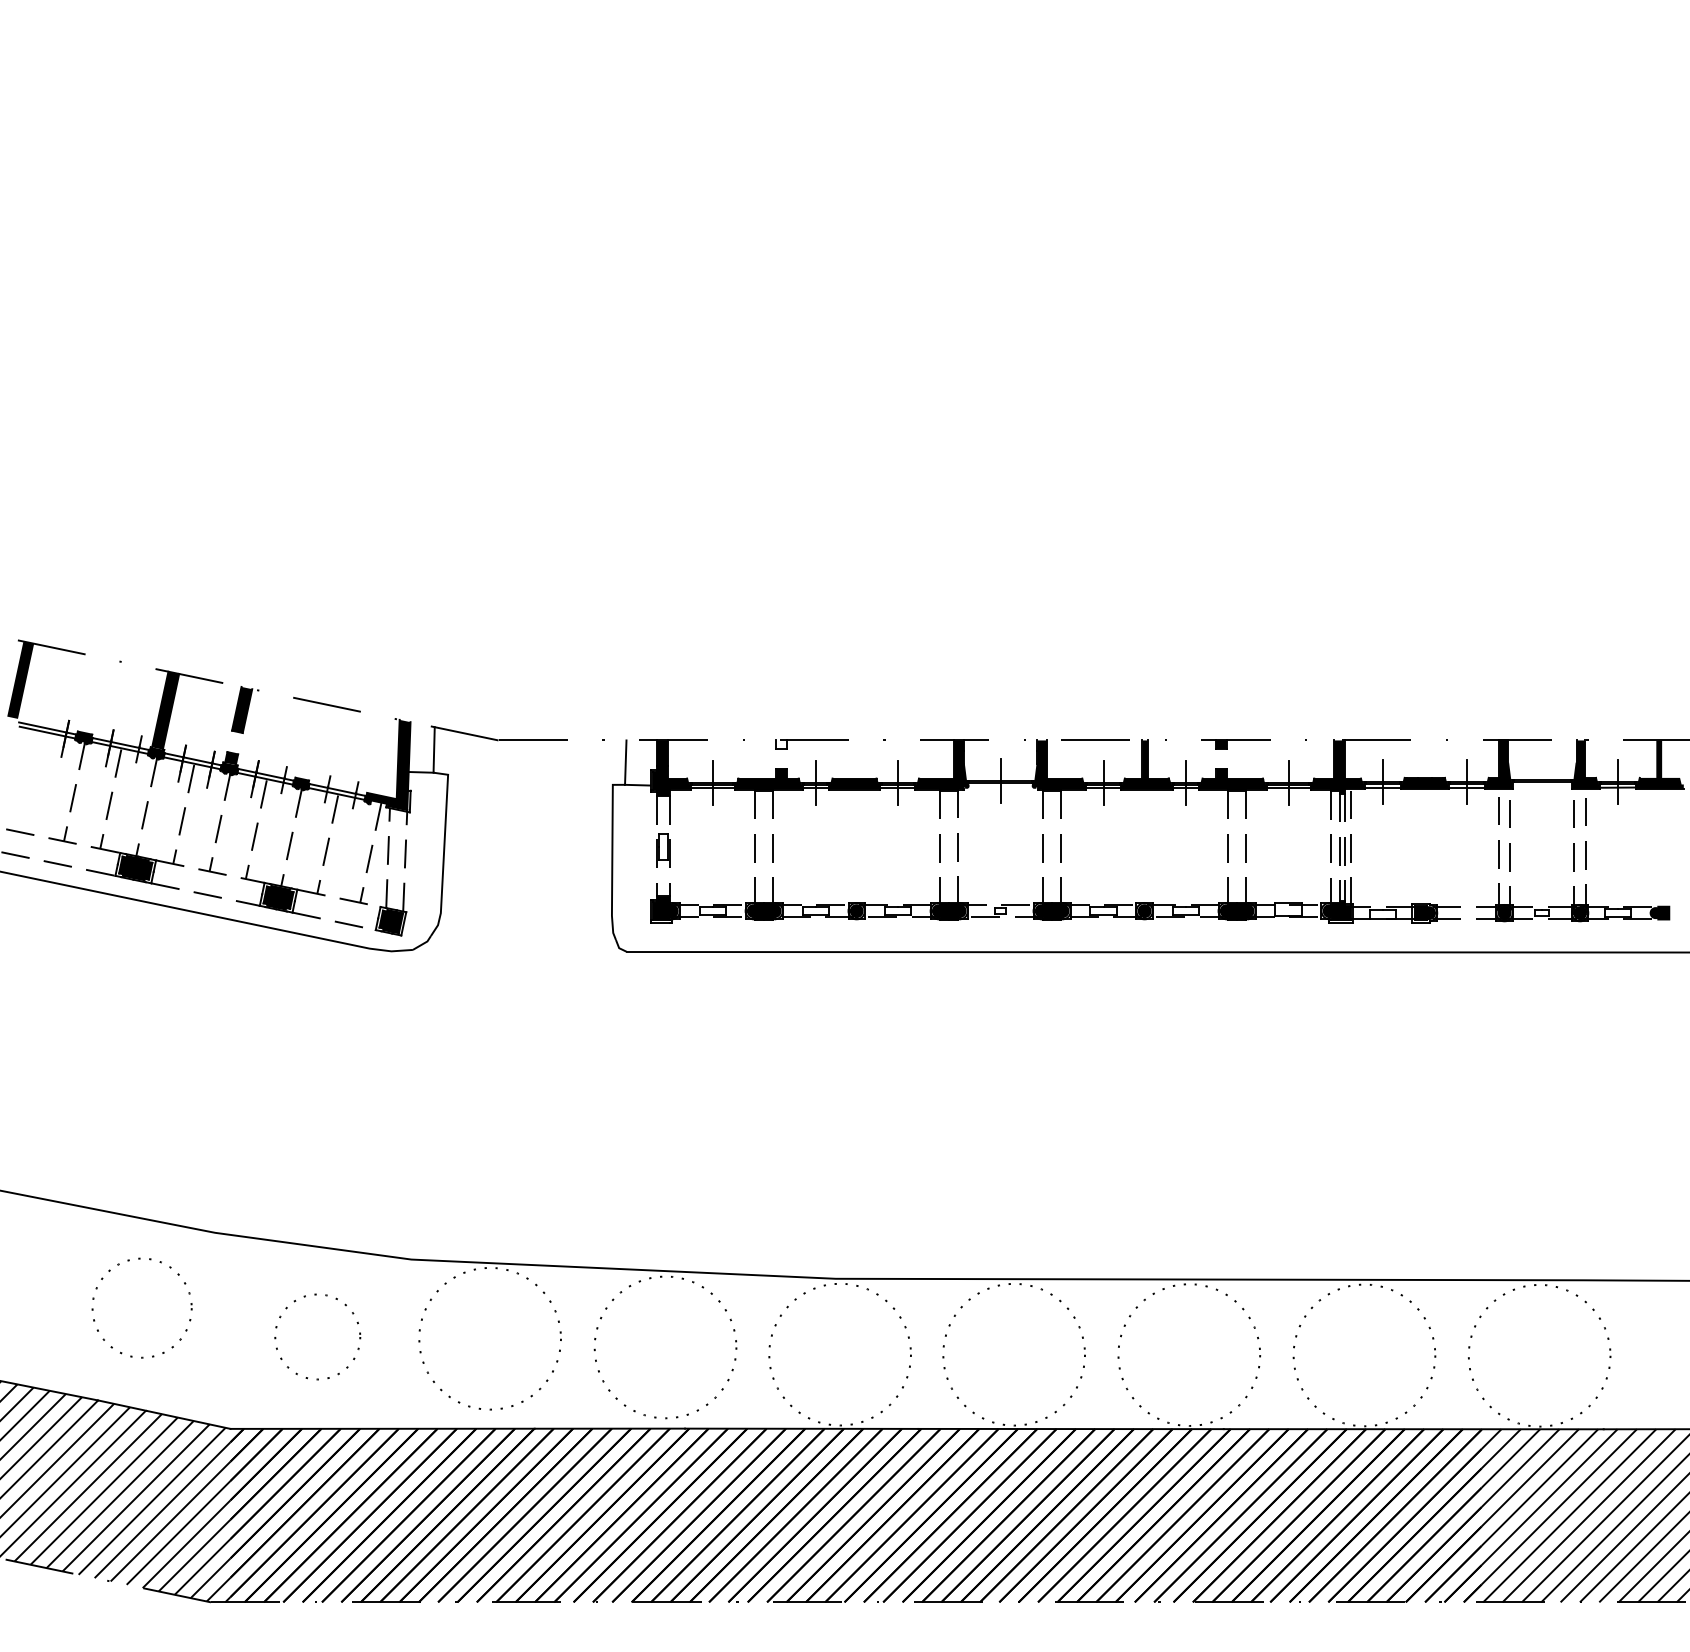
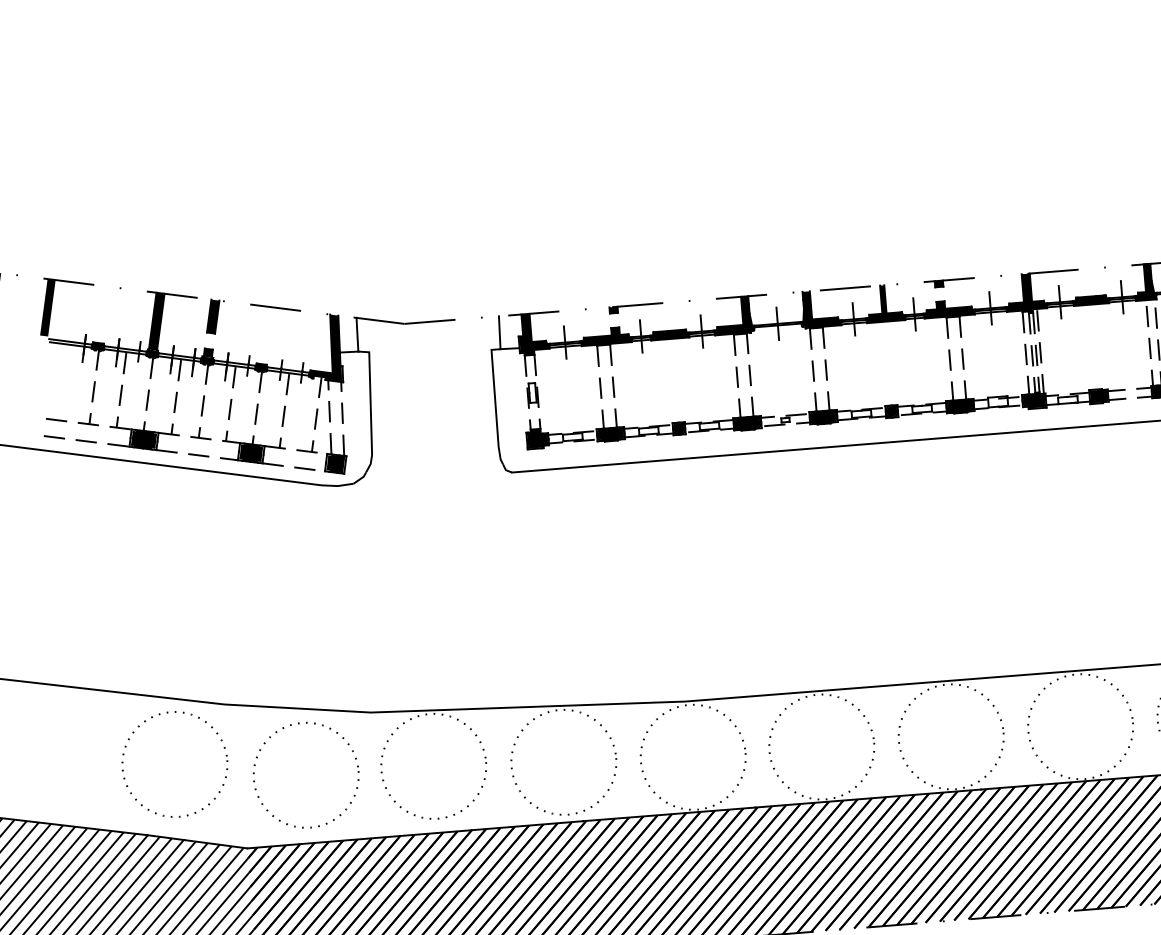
fill: (781, 744) -> (613, 310), added
circle: (141, 1307) -> (174, 764), size x1.43
circle: (317, 1336) -> (306, 774), size x1.67

